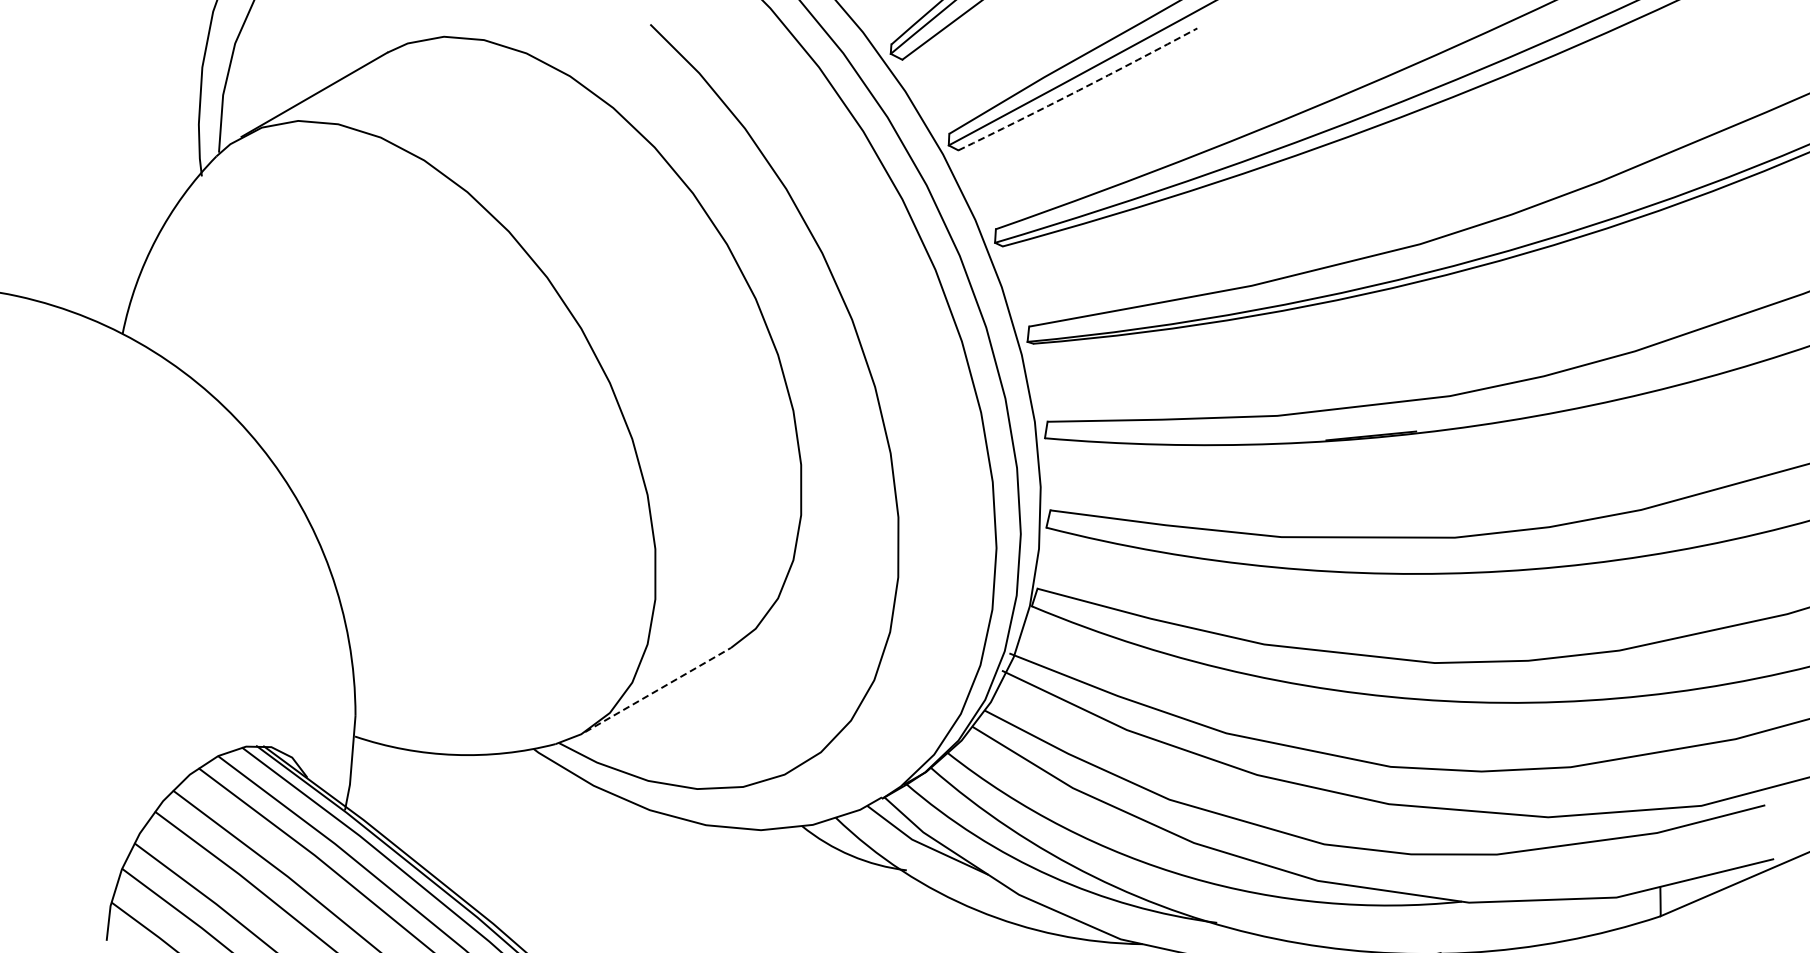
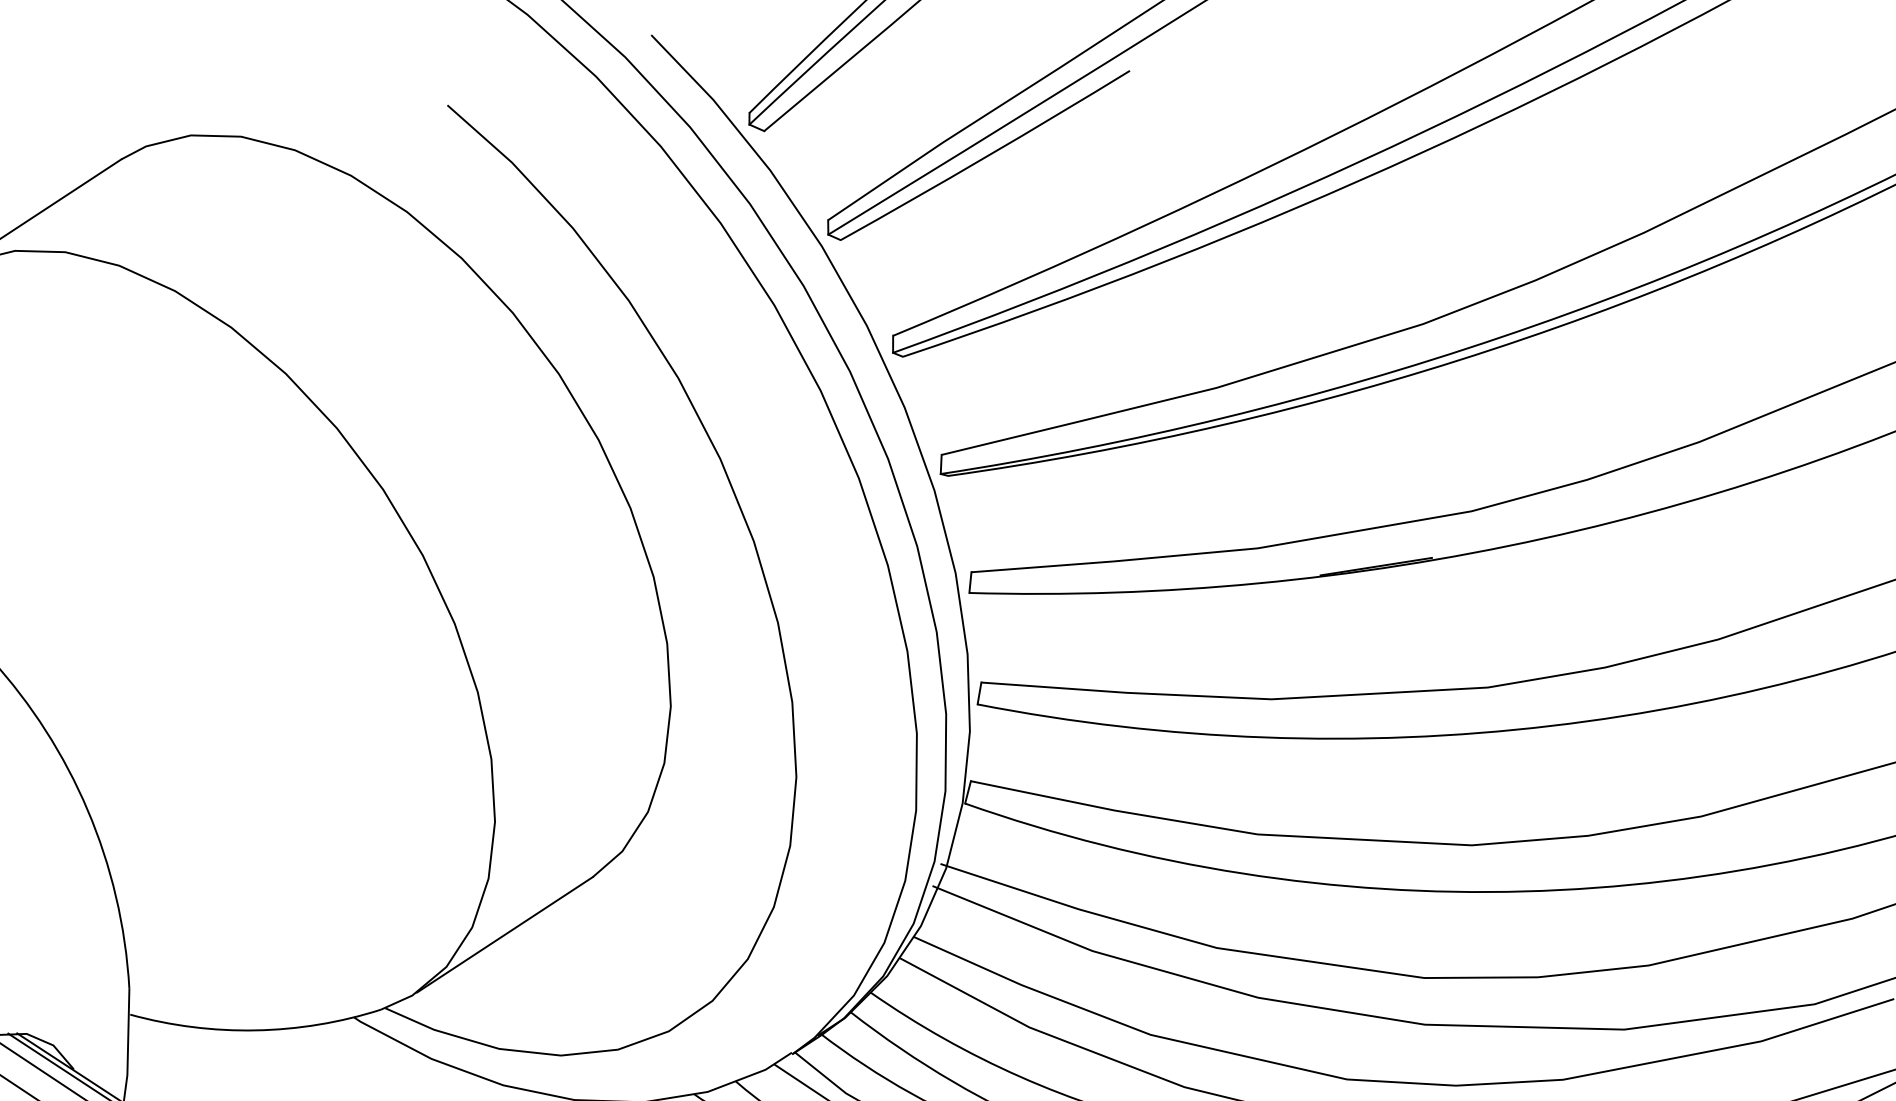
arc: (1078, 90) -> (986, 156), dashed -> solid
line: (658, 689) -> (505, 934), dashed -> solid

